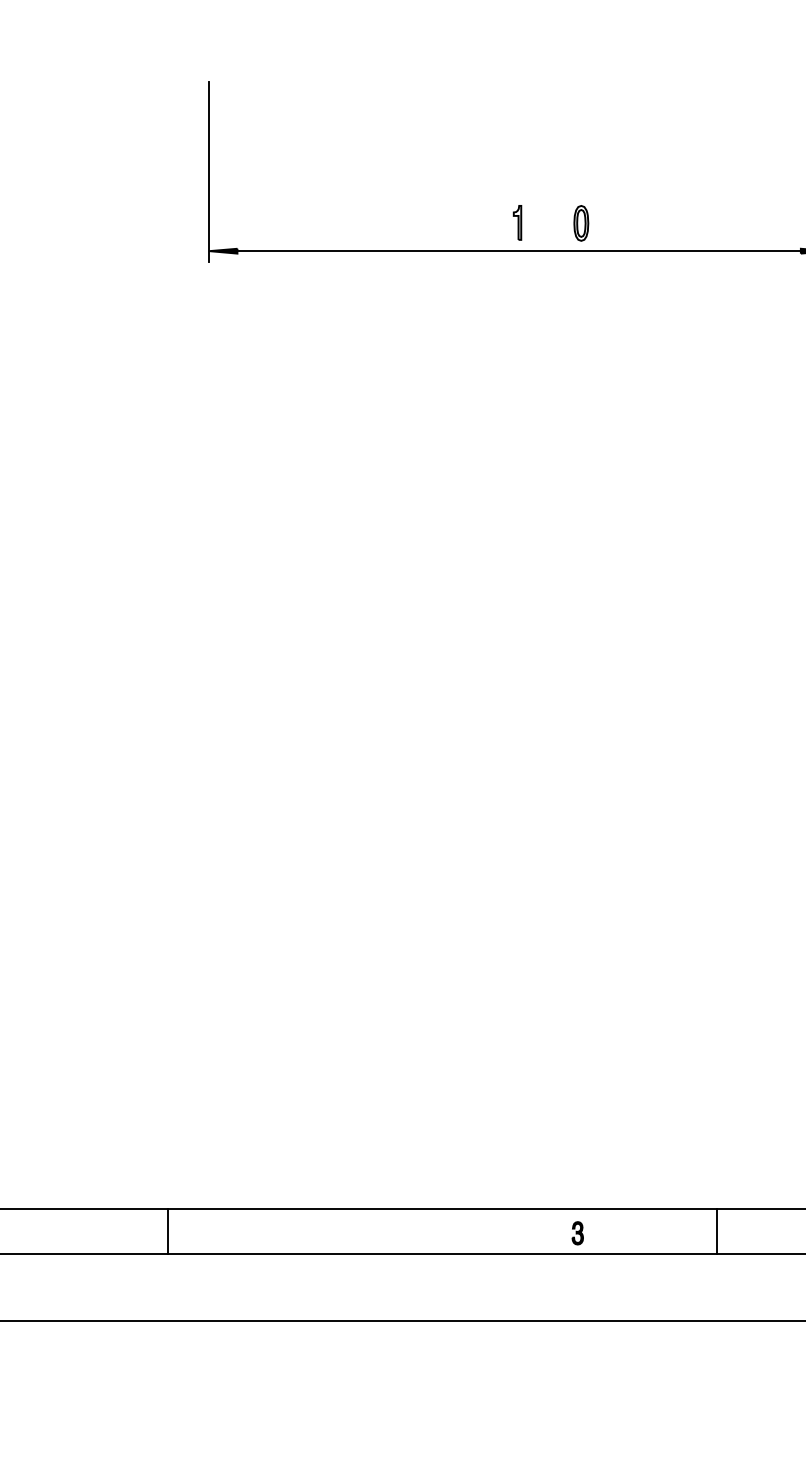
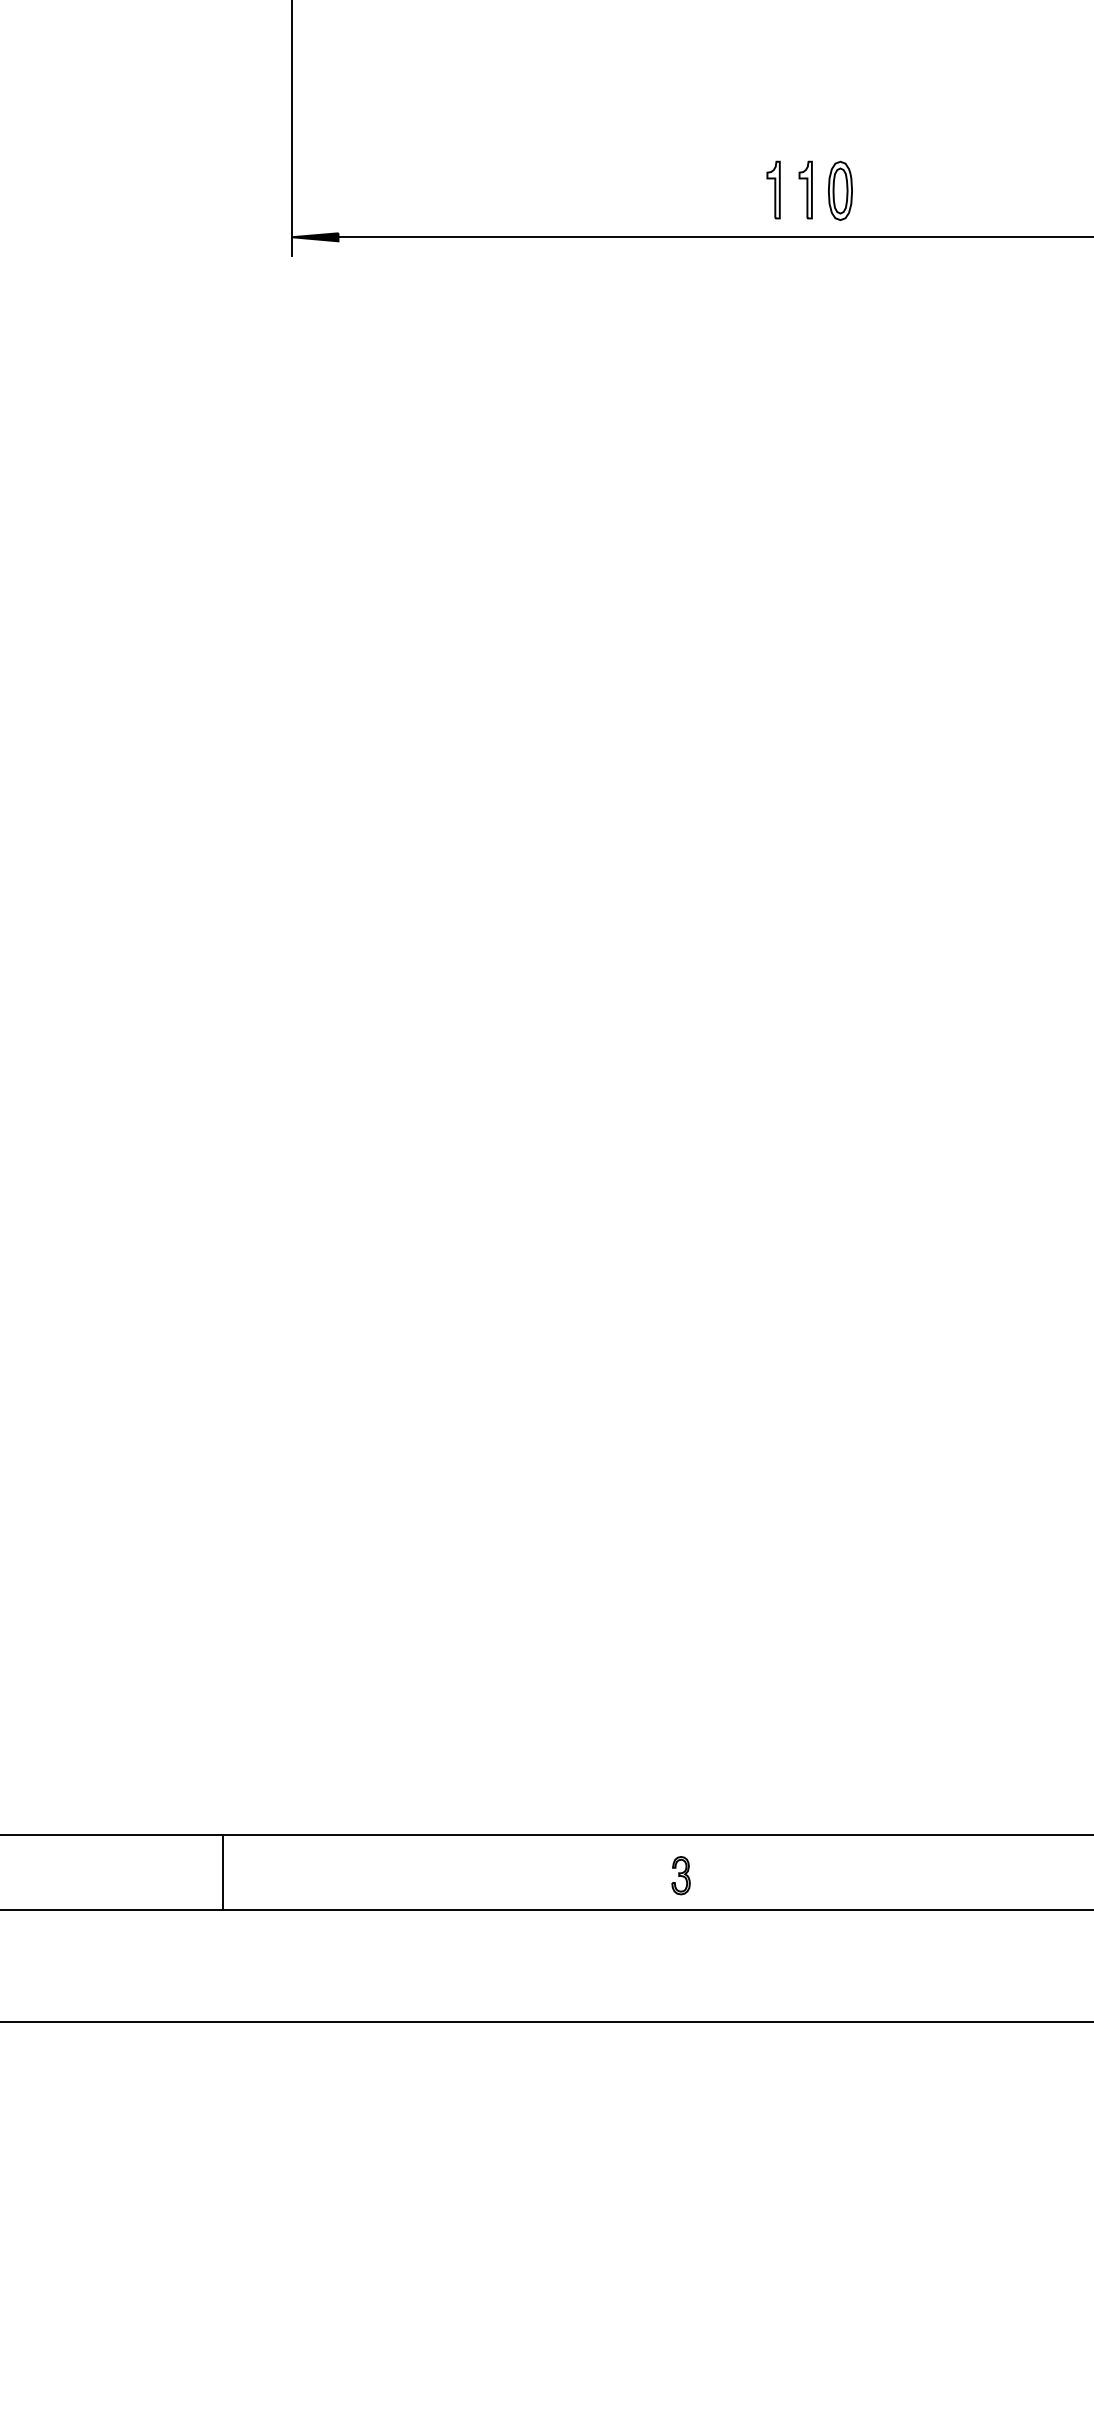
part: (497, 222) -> (772, 189), added
part: (581, 223) -> (840, 191), moved
part: (577, 1233) -> (680, 1875), moved

